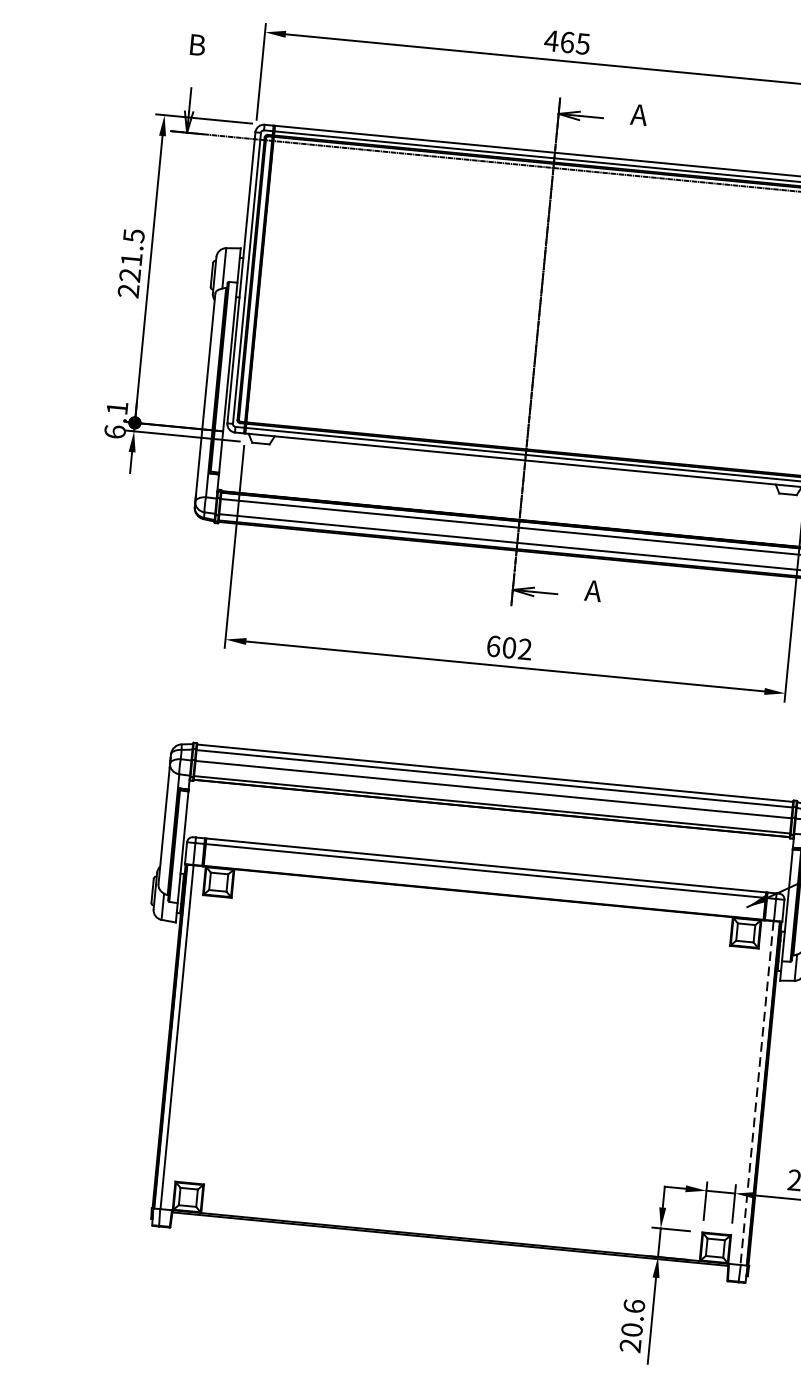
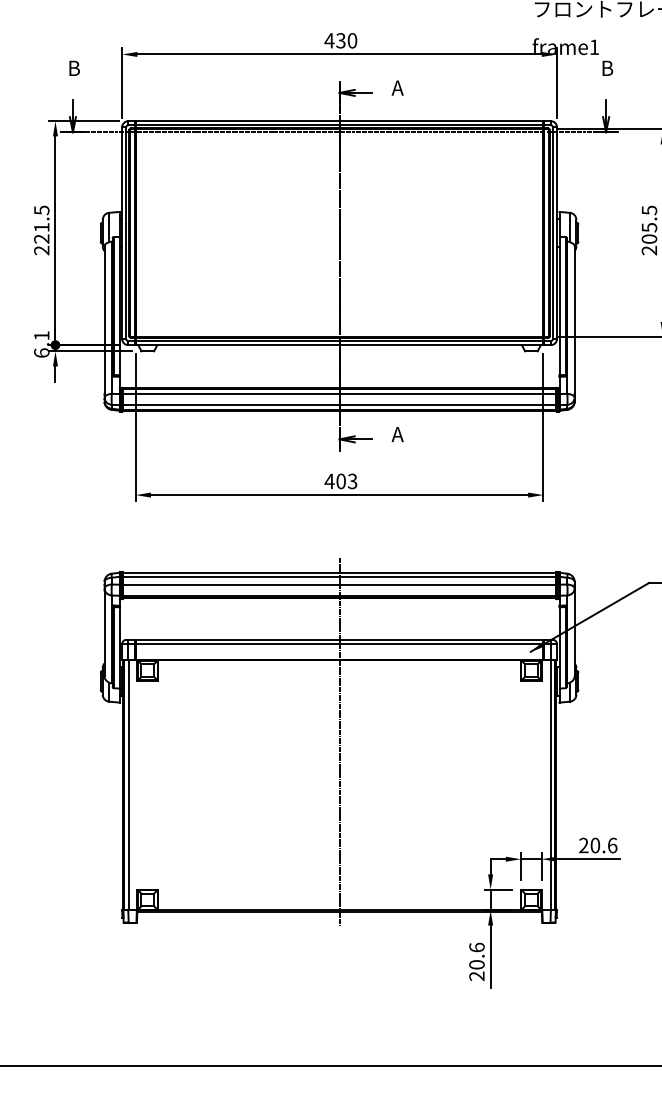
text: (575, 42) -> (346, 40), 465 -> 430
text: (508, 647) -> (340, 481), 602 -> 403
line: (472, 1006) -> (339, 742), added
line: (756, 1093) -> (550, 785), dashed -> solid

